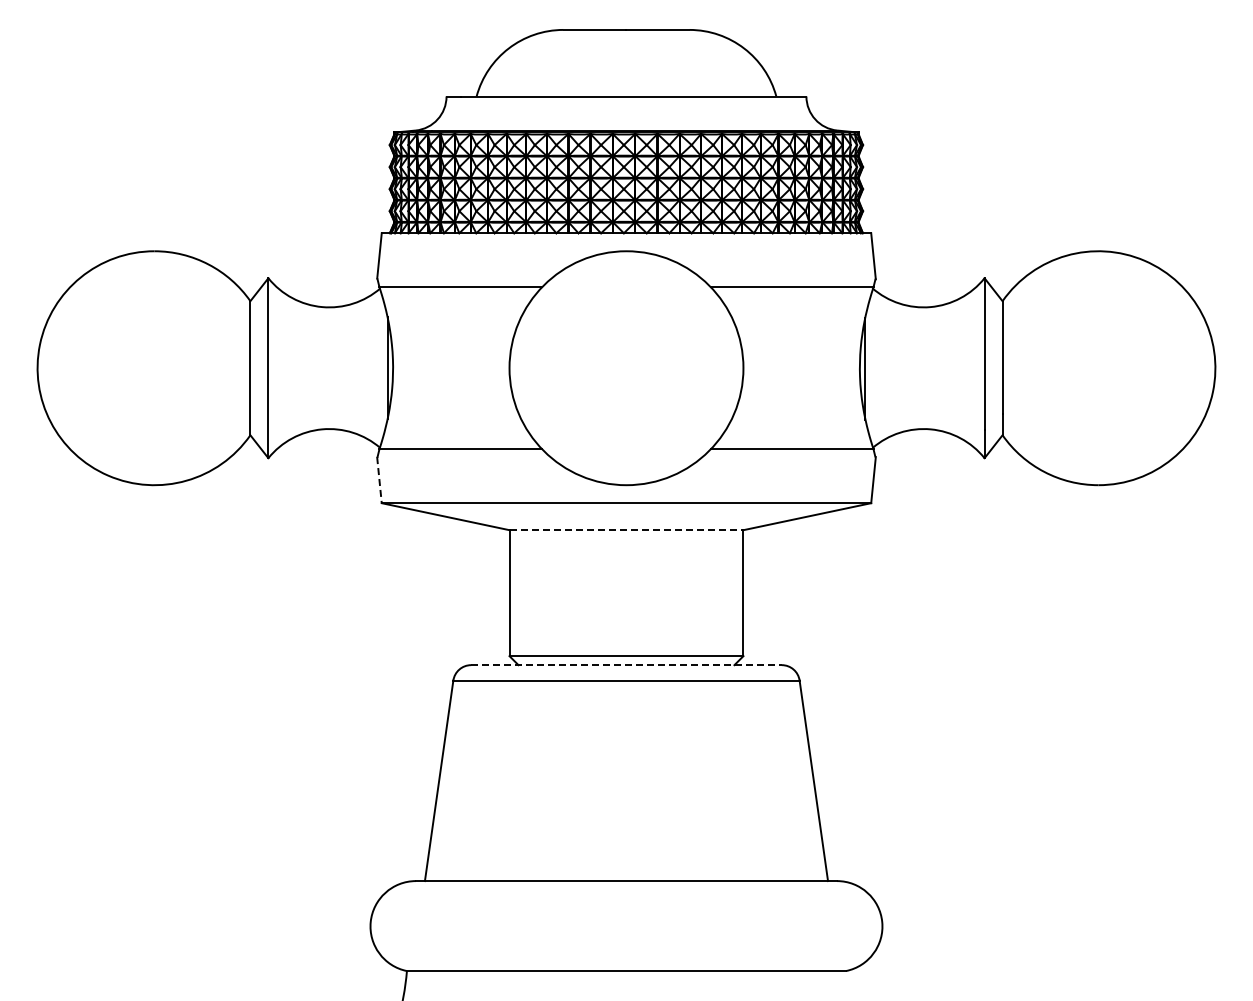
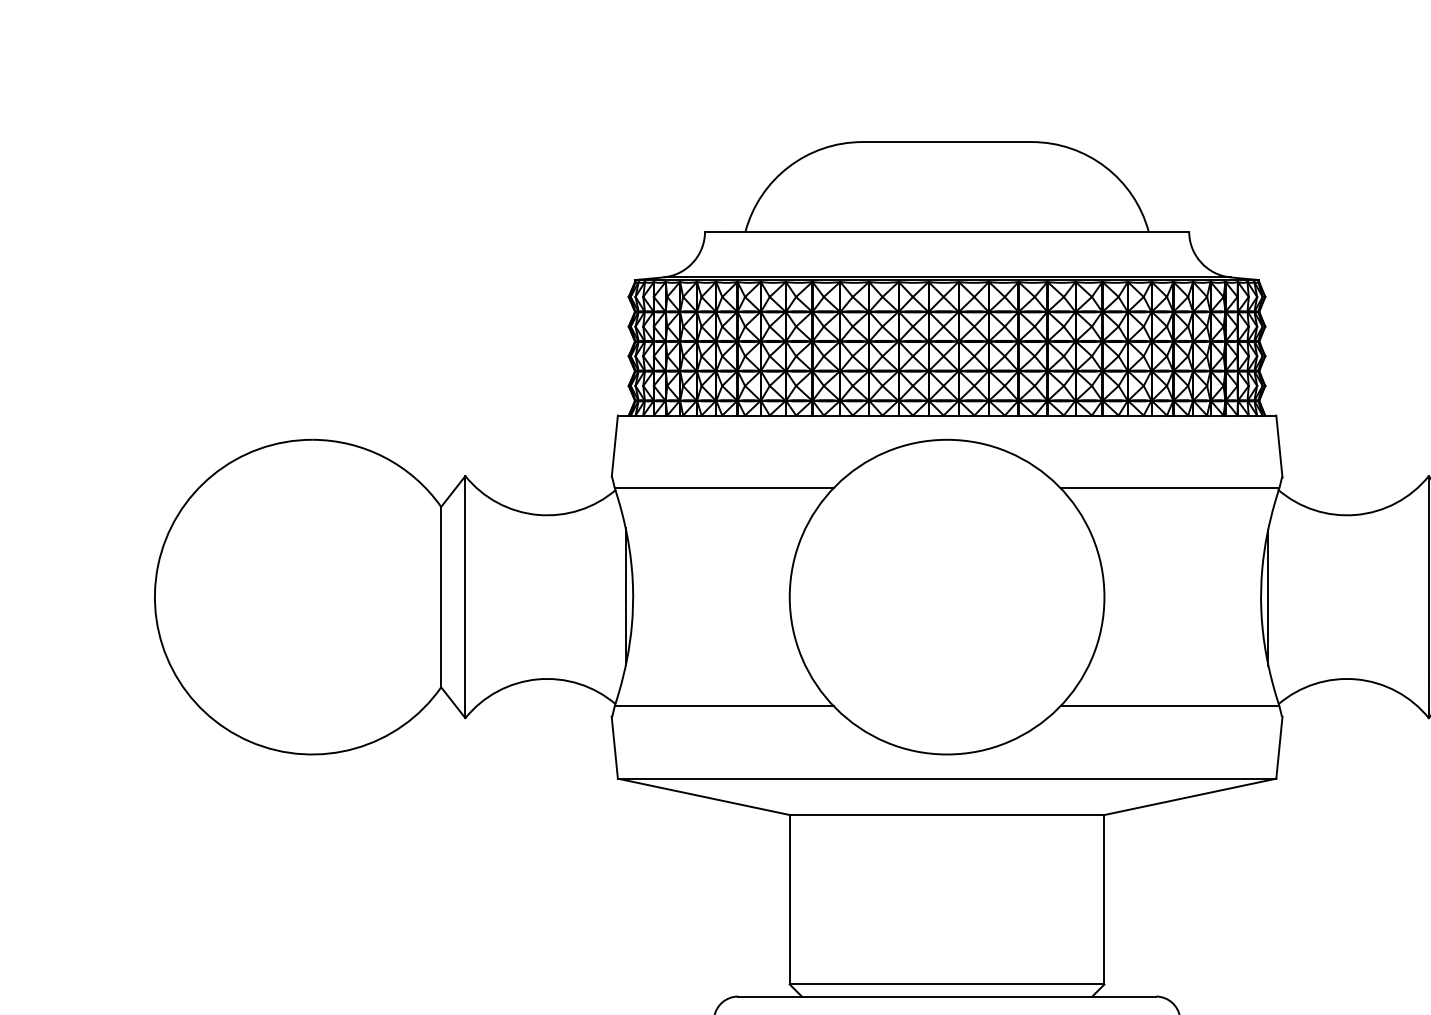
line: (379, 480) -> (614, 748), dashed -> solid
line: (626, 530) -> (947, 815), dashed -> solid
line: (627, 665) -> (948, 997), dashed -> solid

